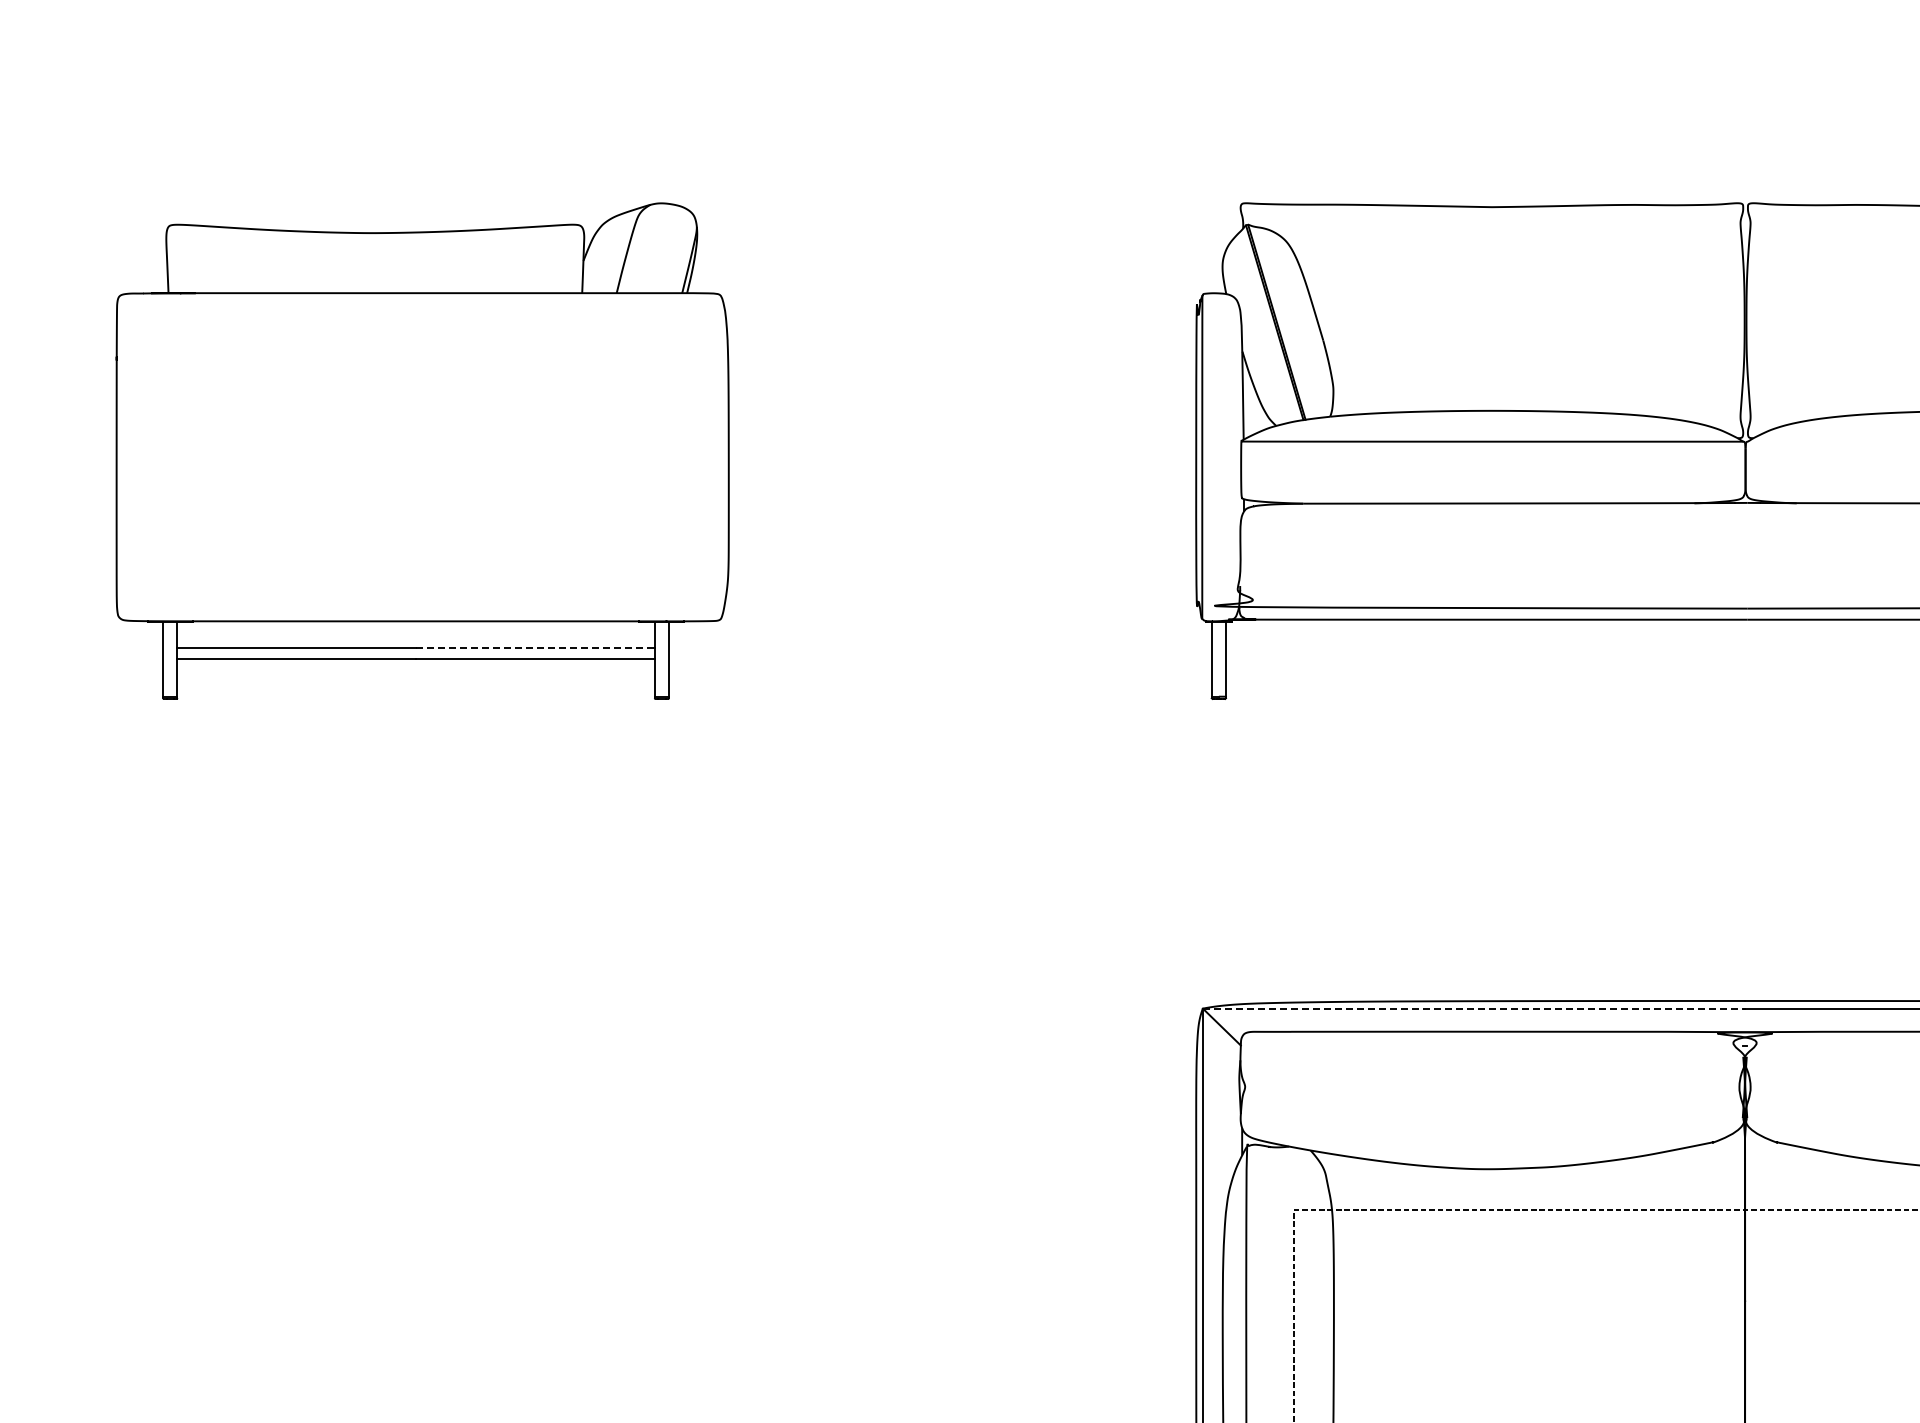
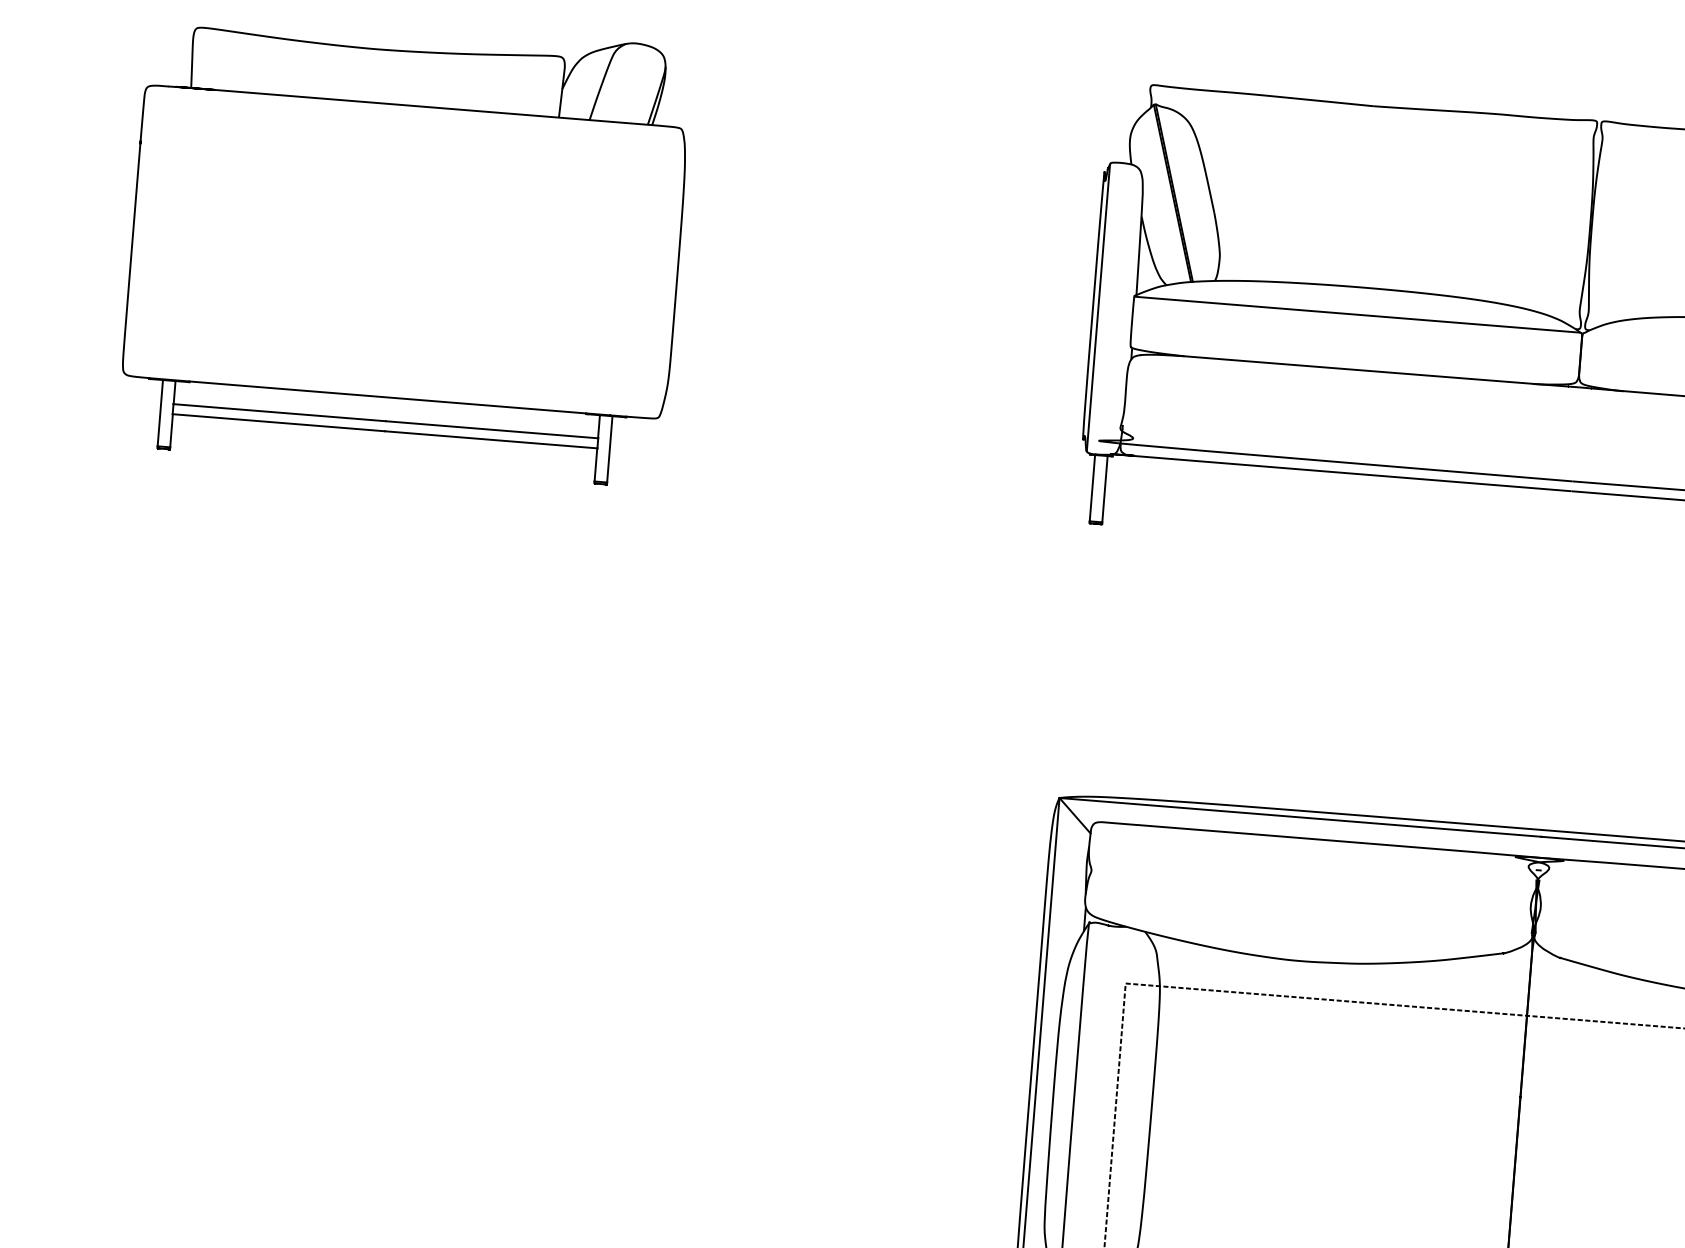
line: (536, 648) -> (492, 430), dashed -> solid
line: (1474, 1008) -> (1300, 817), dashed -> solid

